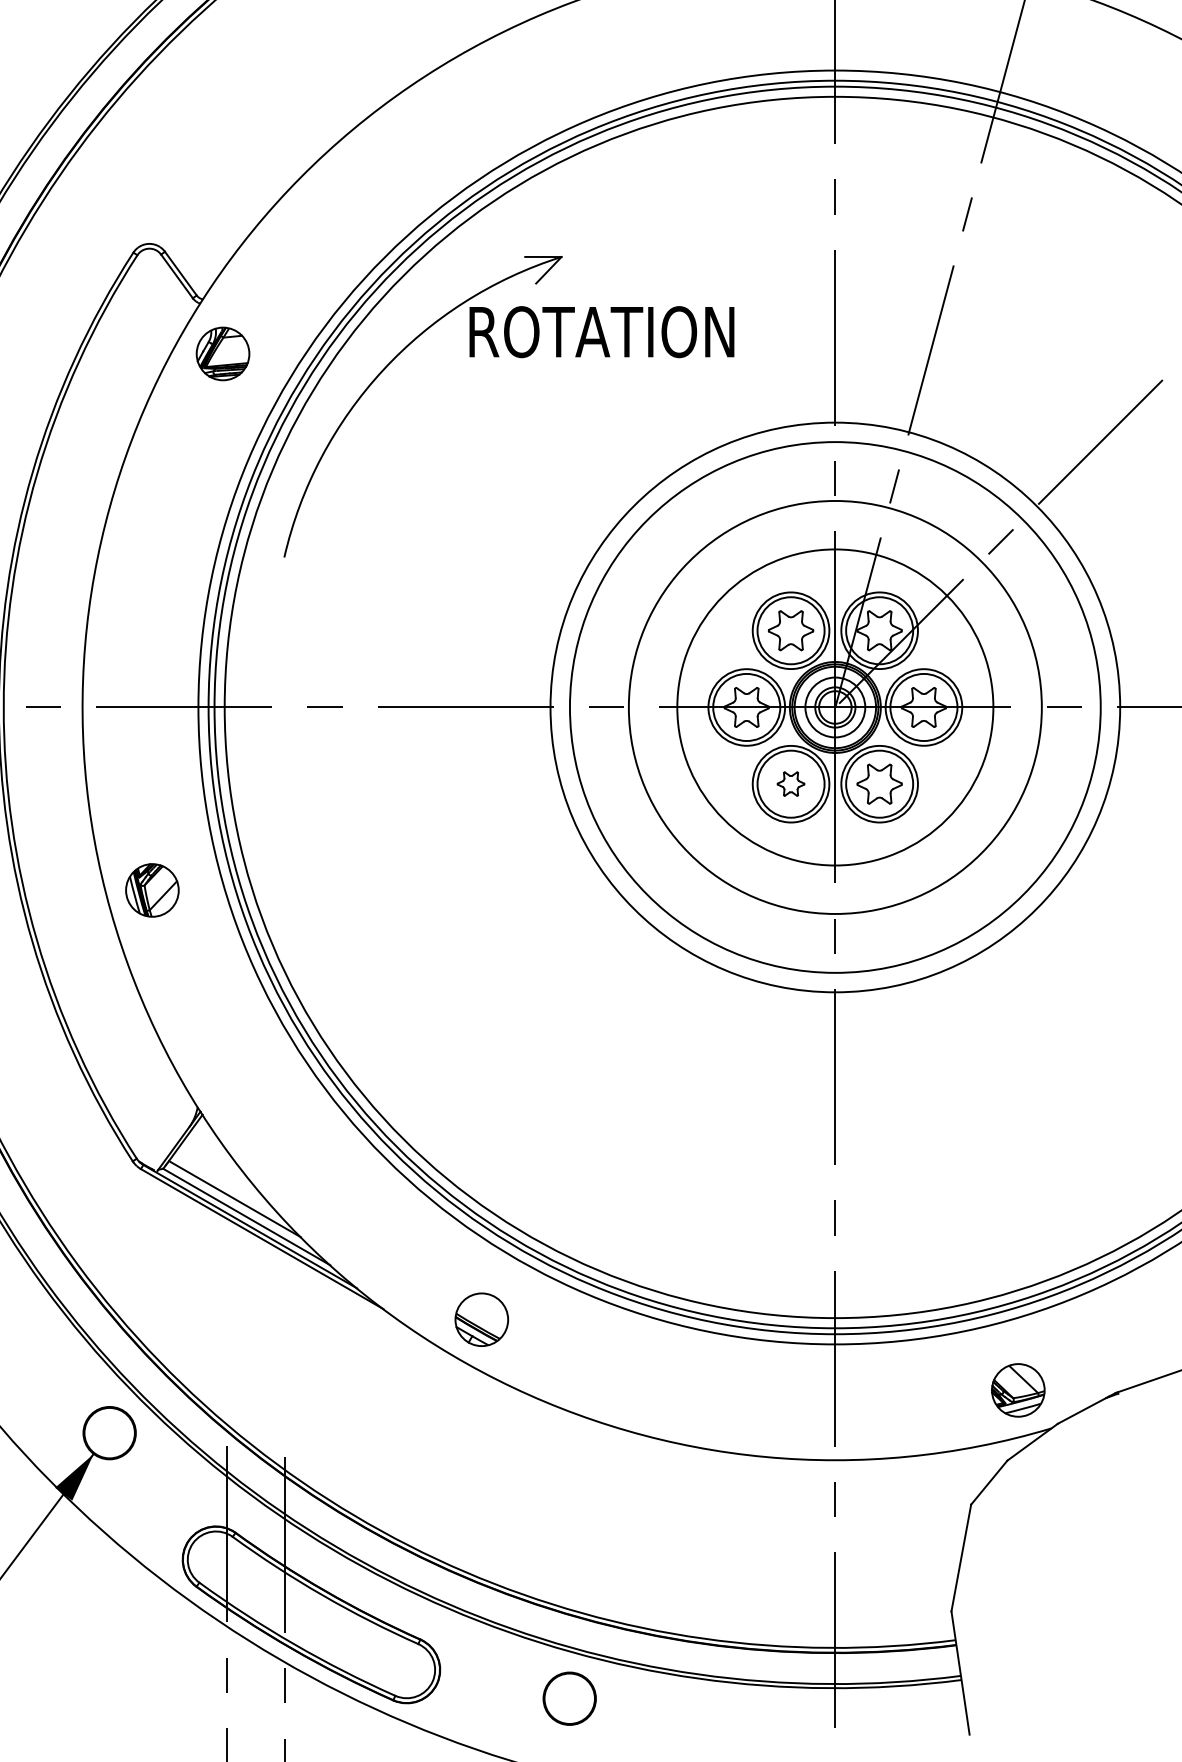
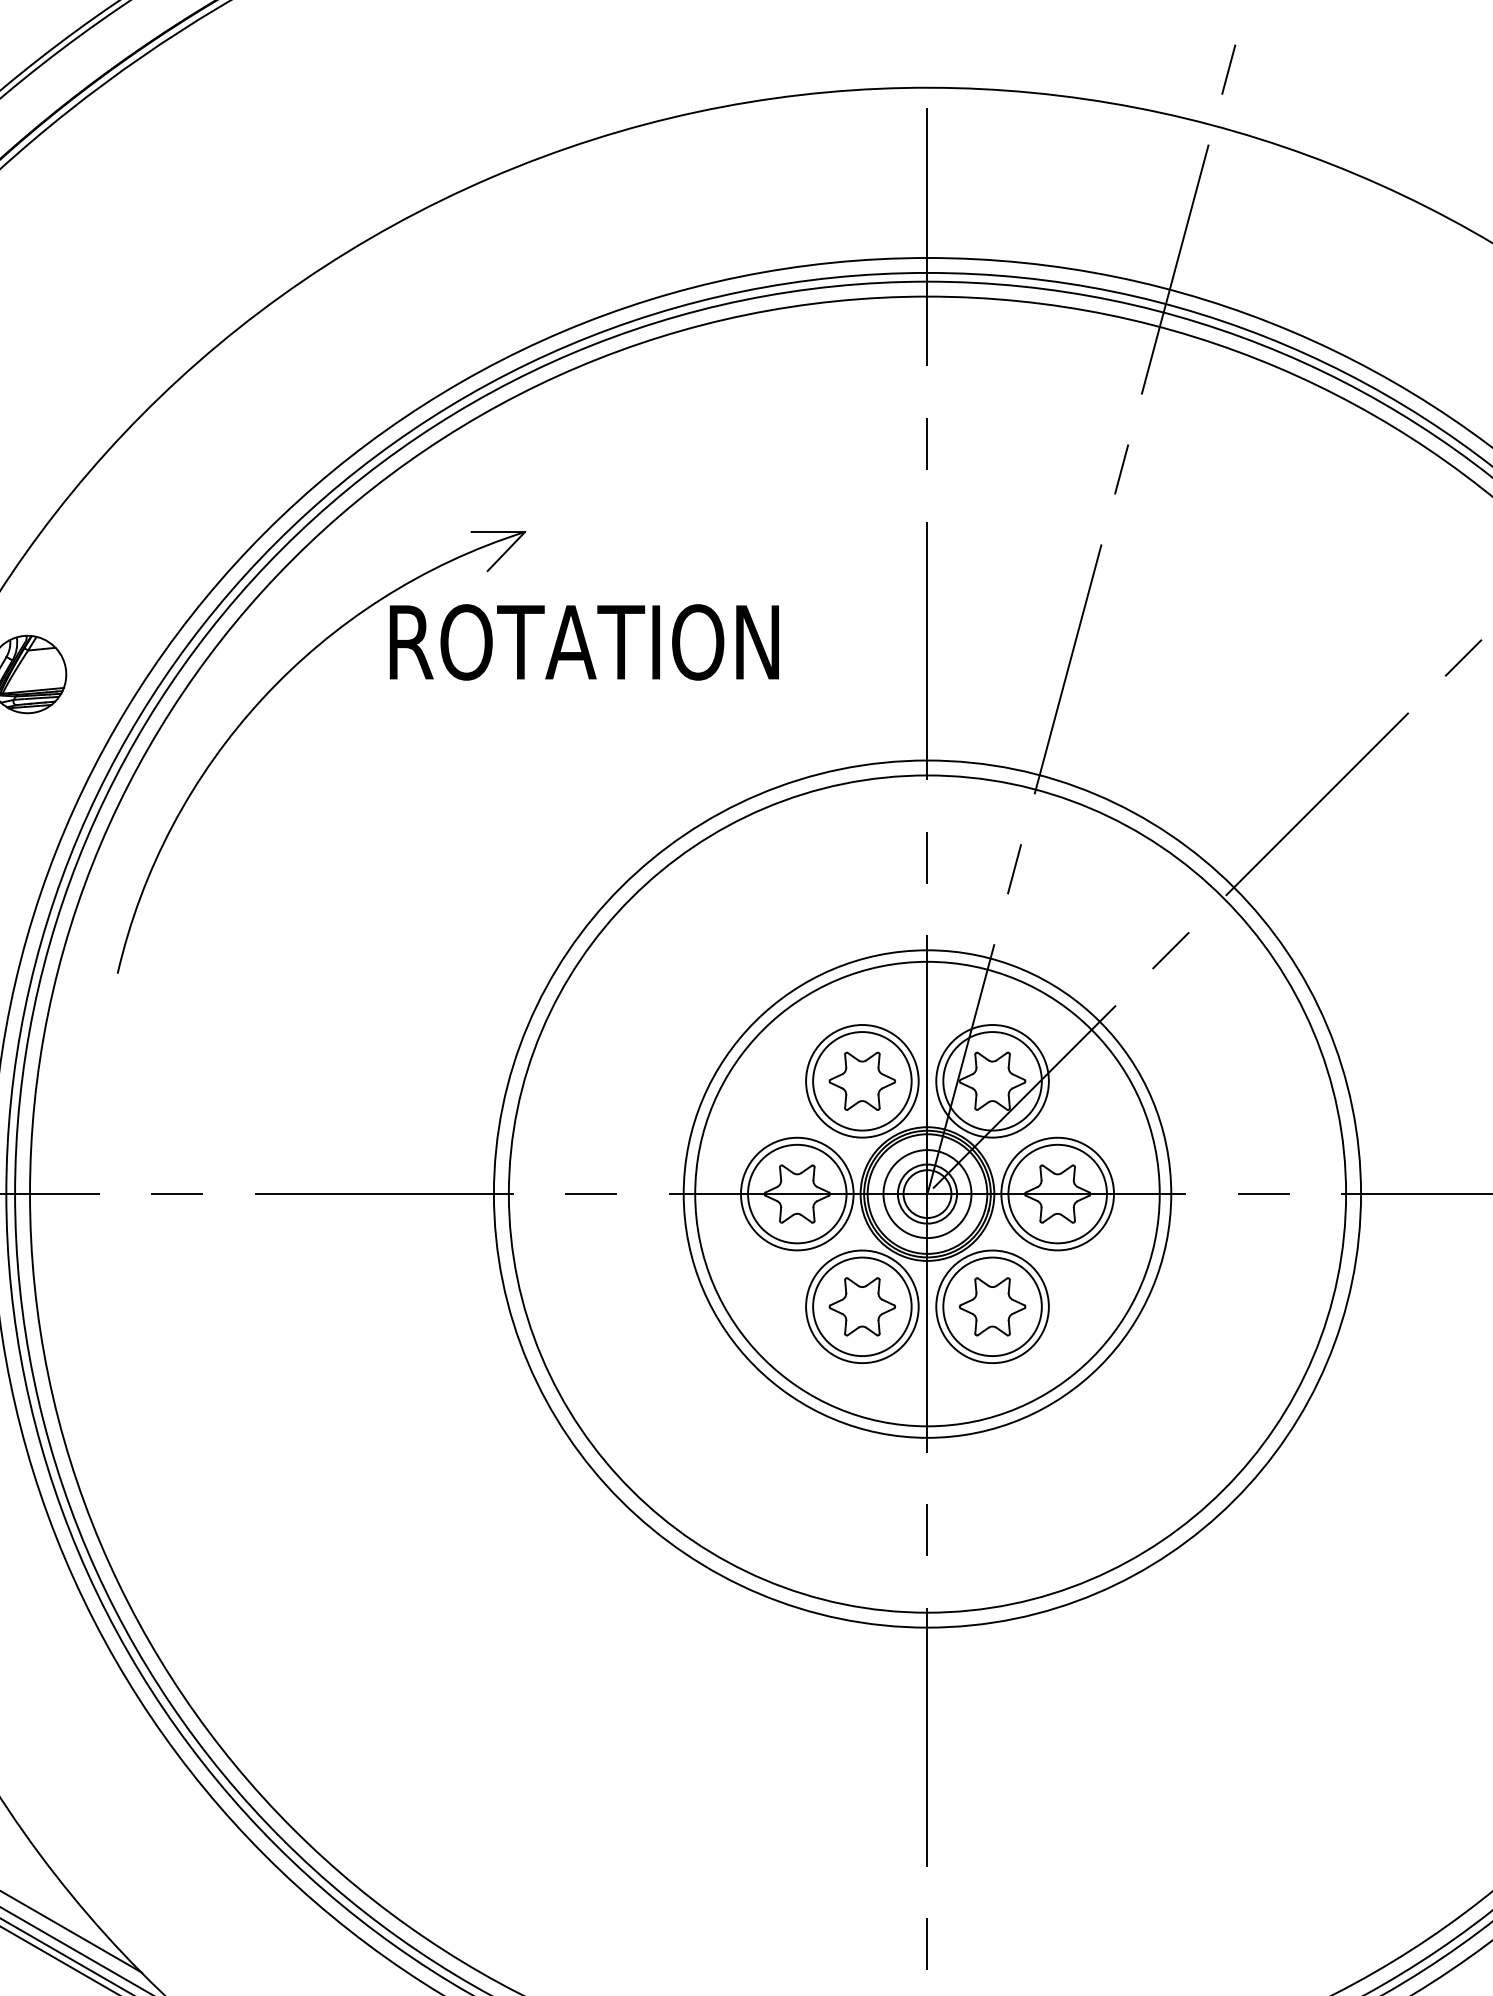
circle: (835, 707) -> (927, 1194), size x0.62
circle: (835, 707) -> (927, 1194), size x1.43
part: (790, 783) -> (861, 1305), size x1.67

